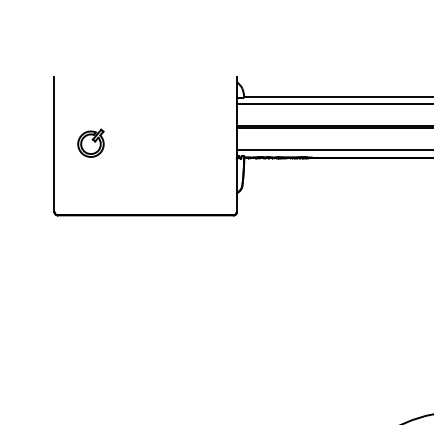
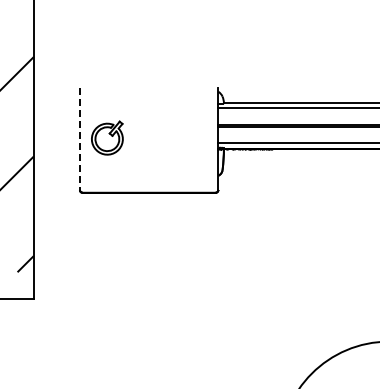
part: (90, 142) -> (107, 137), size x1.6
line: (53, 145) -> (79, 139), solid -> dashed

